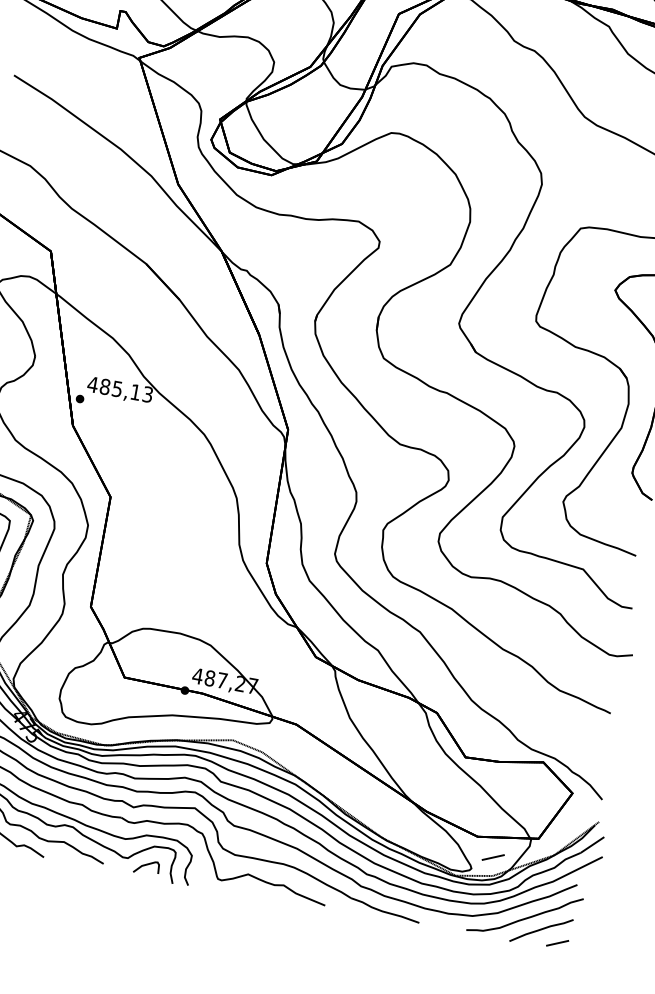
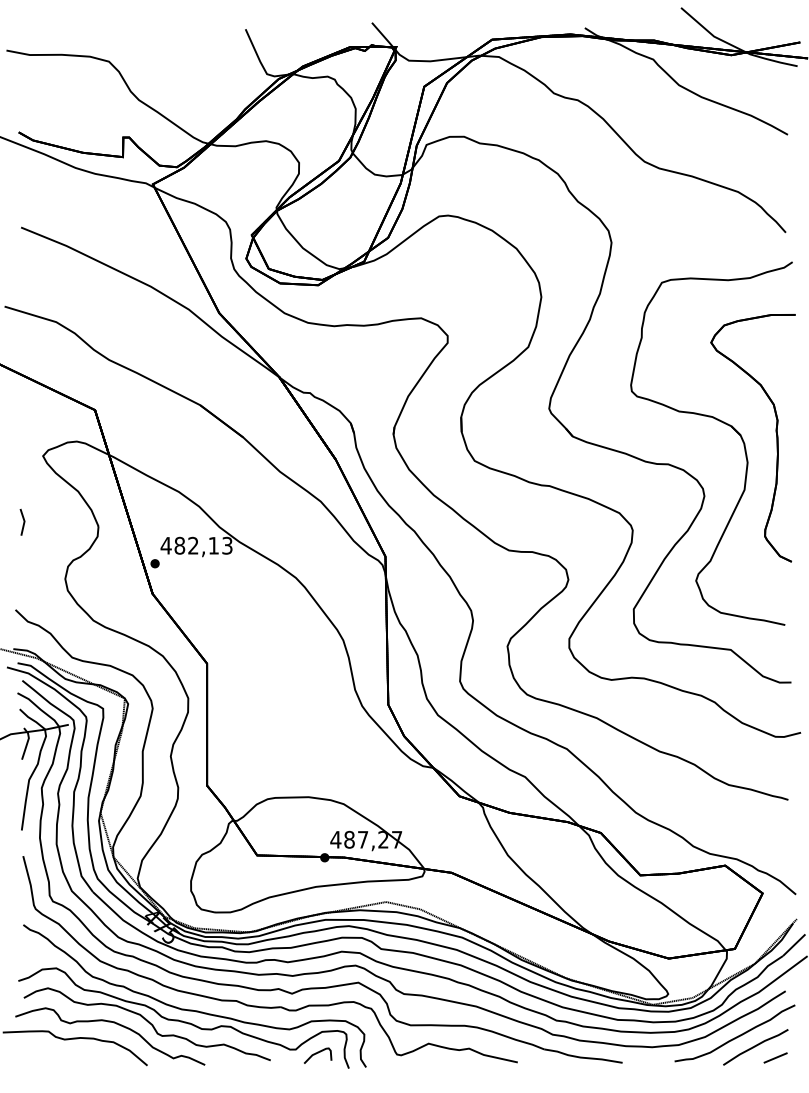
text: (117, 388) -> (193, 545), 485,13 -> 482,13
line: (493, 857) -> (689, 977), removed

